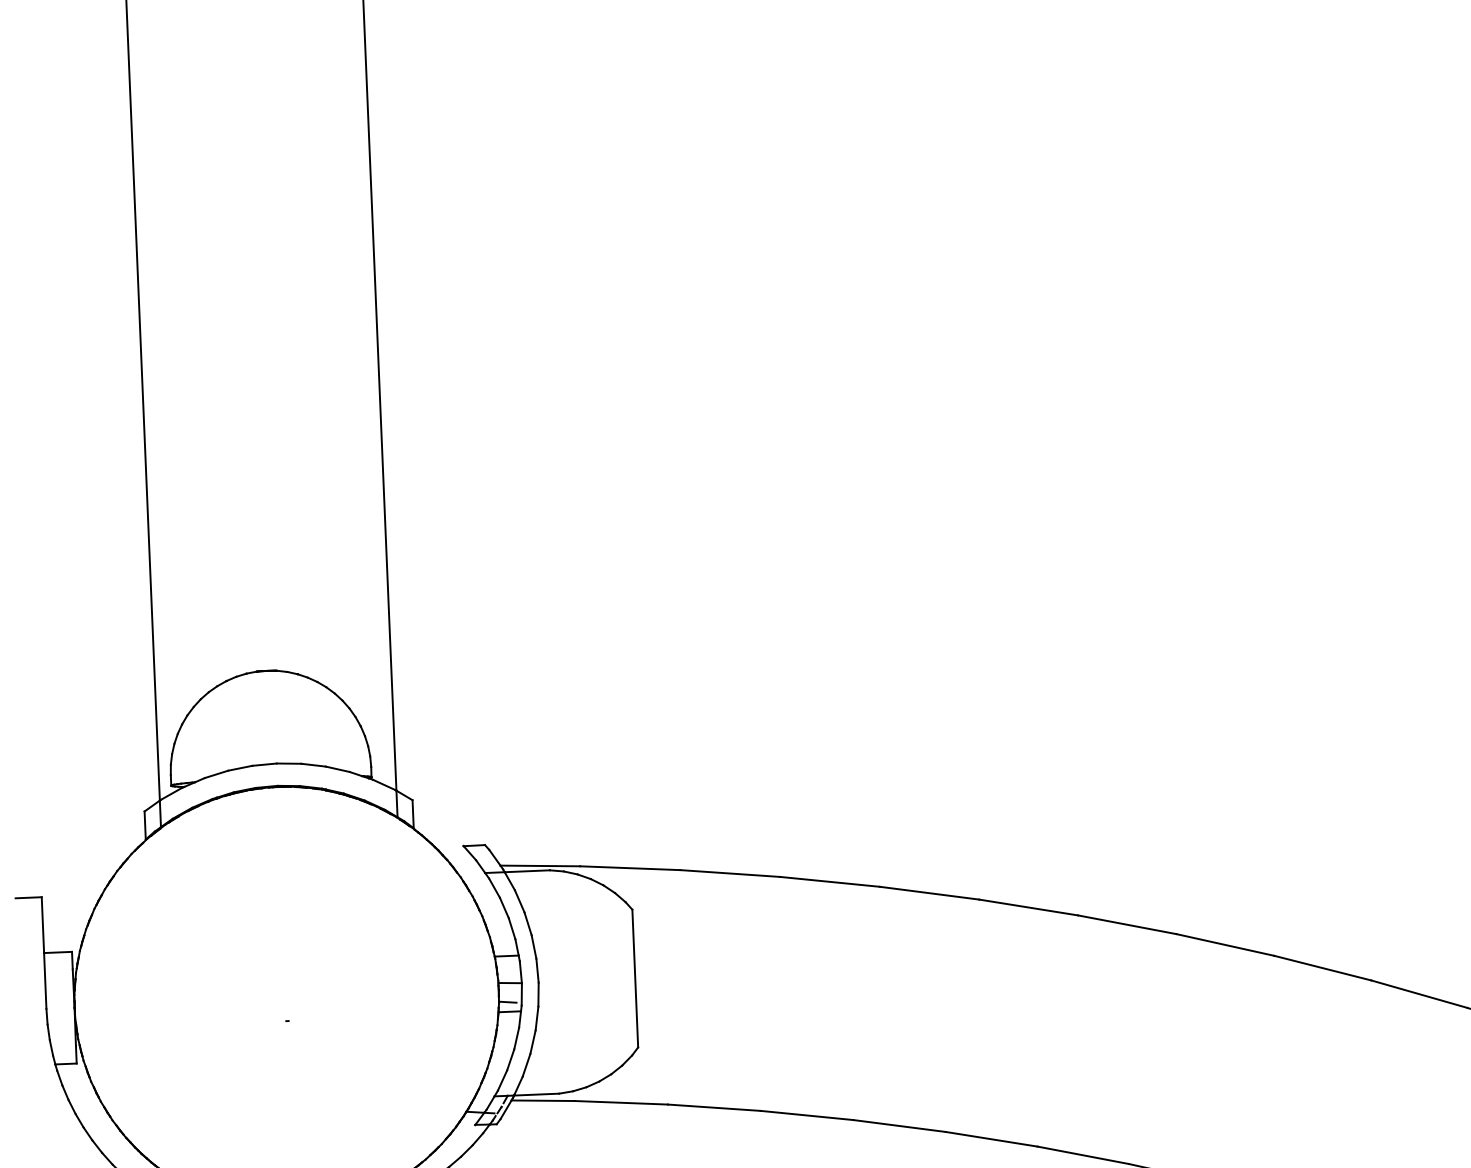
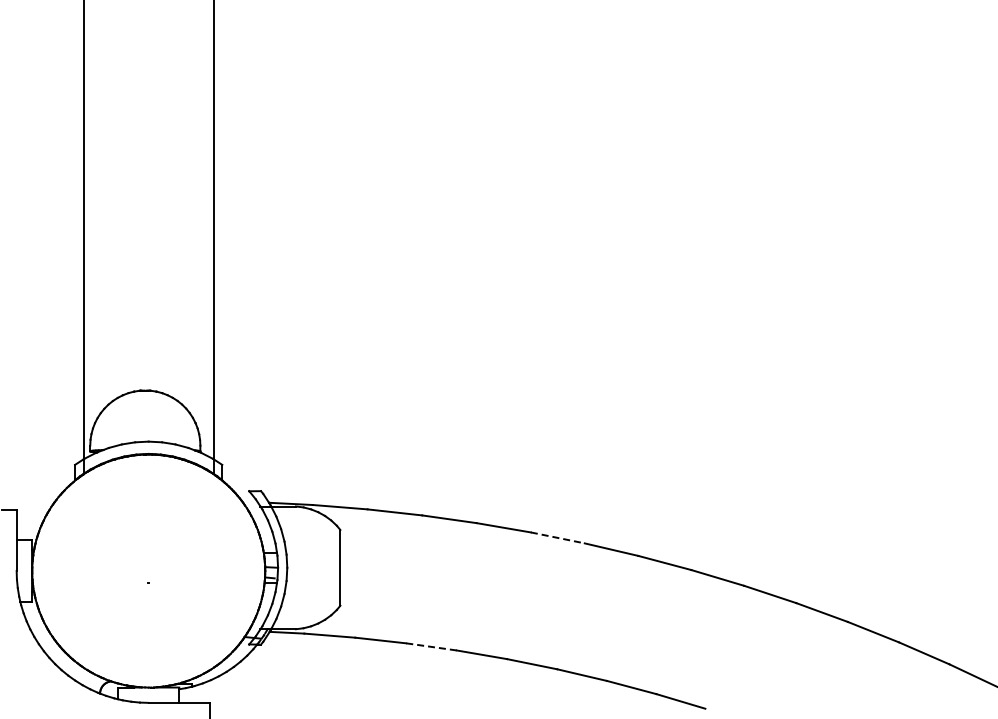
line: (1029, 908) -> (558, 538), solid -> dashed
line: (807, 1114) -> (431, 646), solid -> dashed

